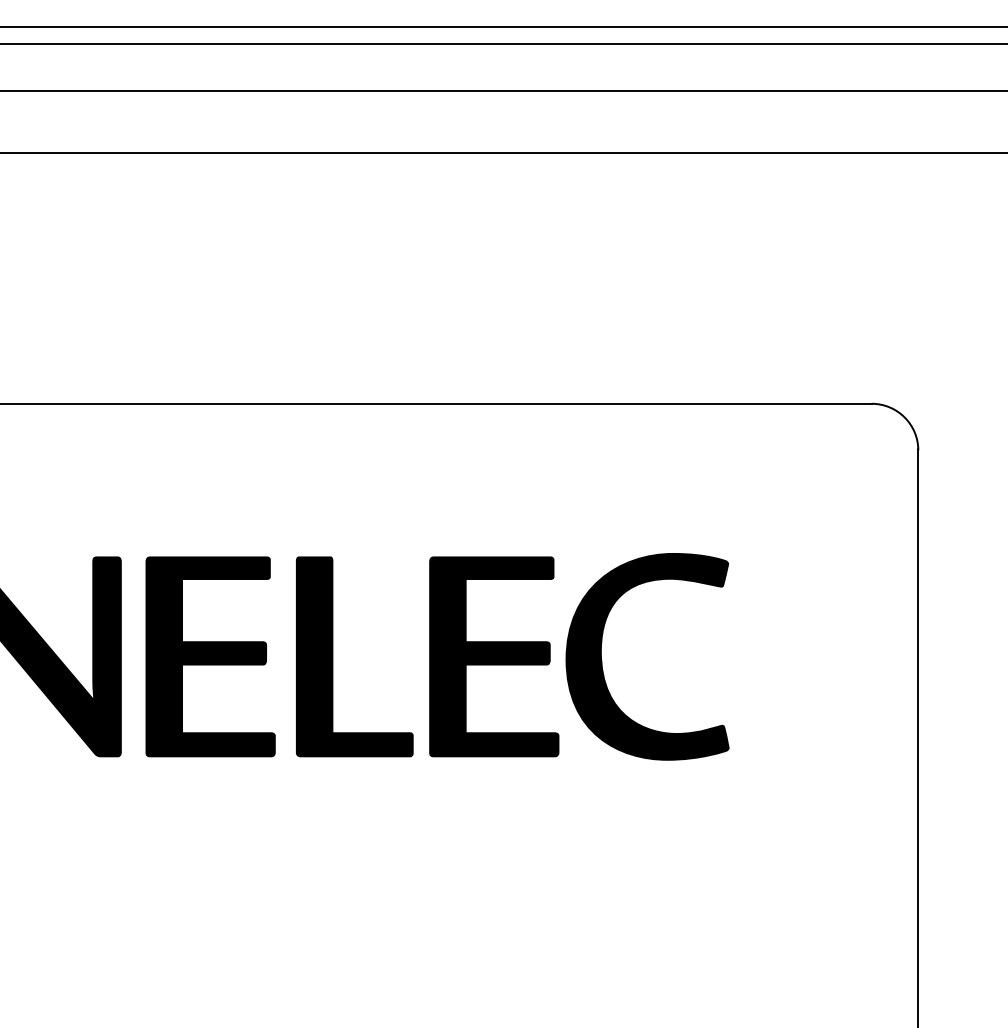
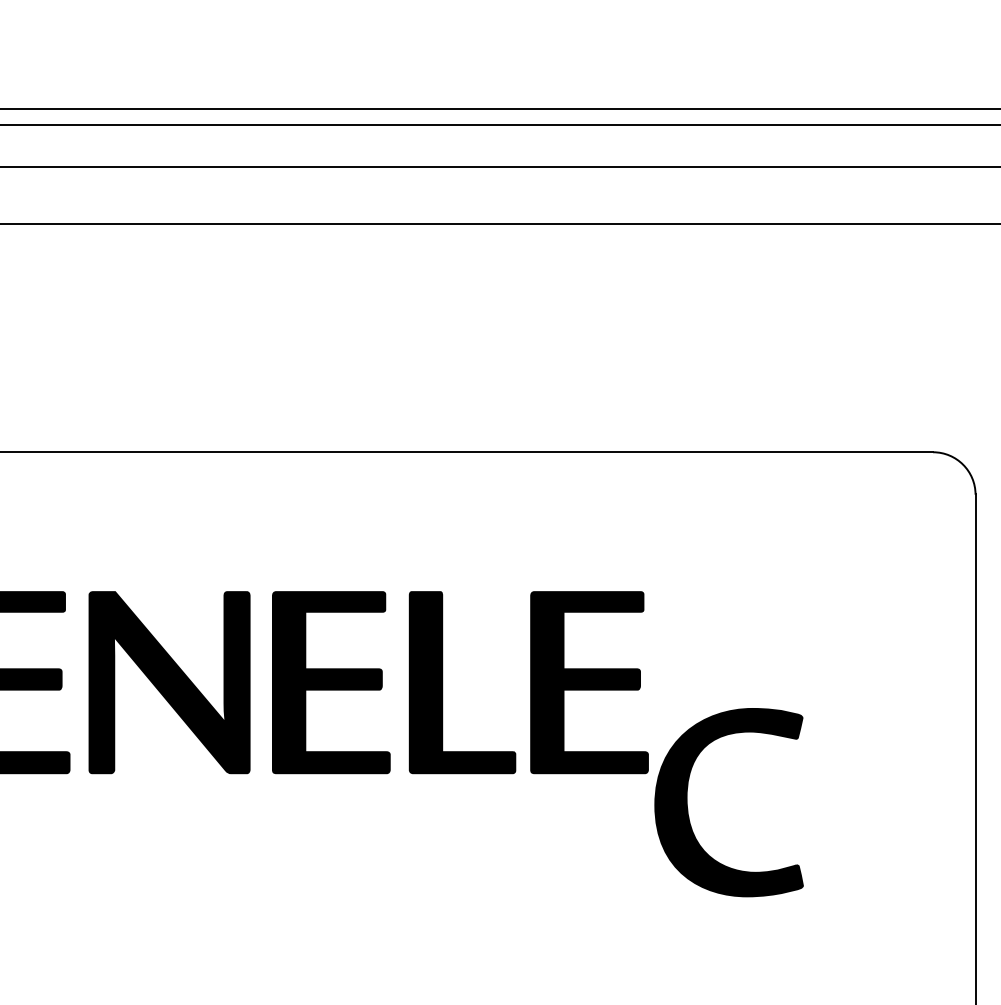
part: (602, 663) -> (688, 808), moved

